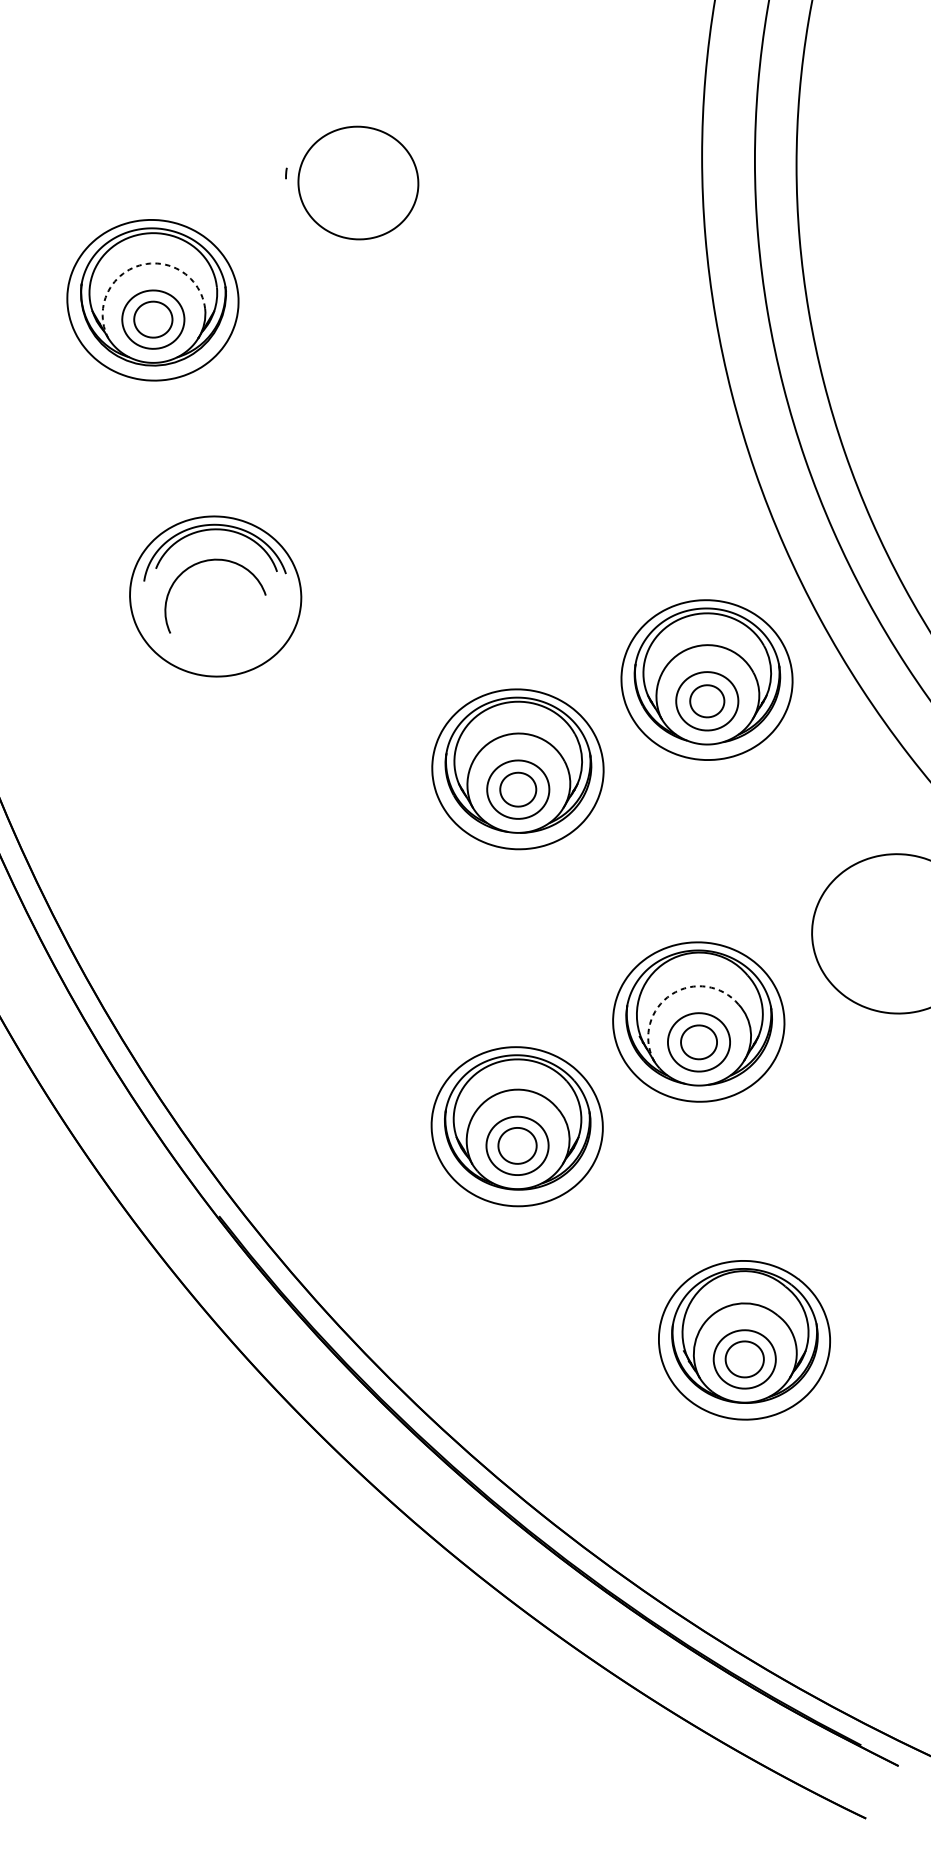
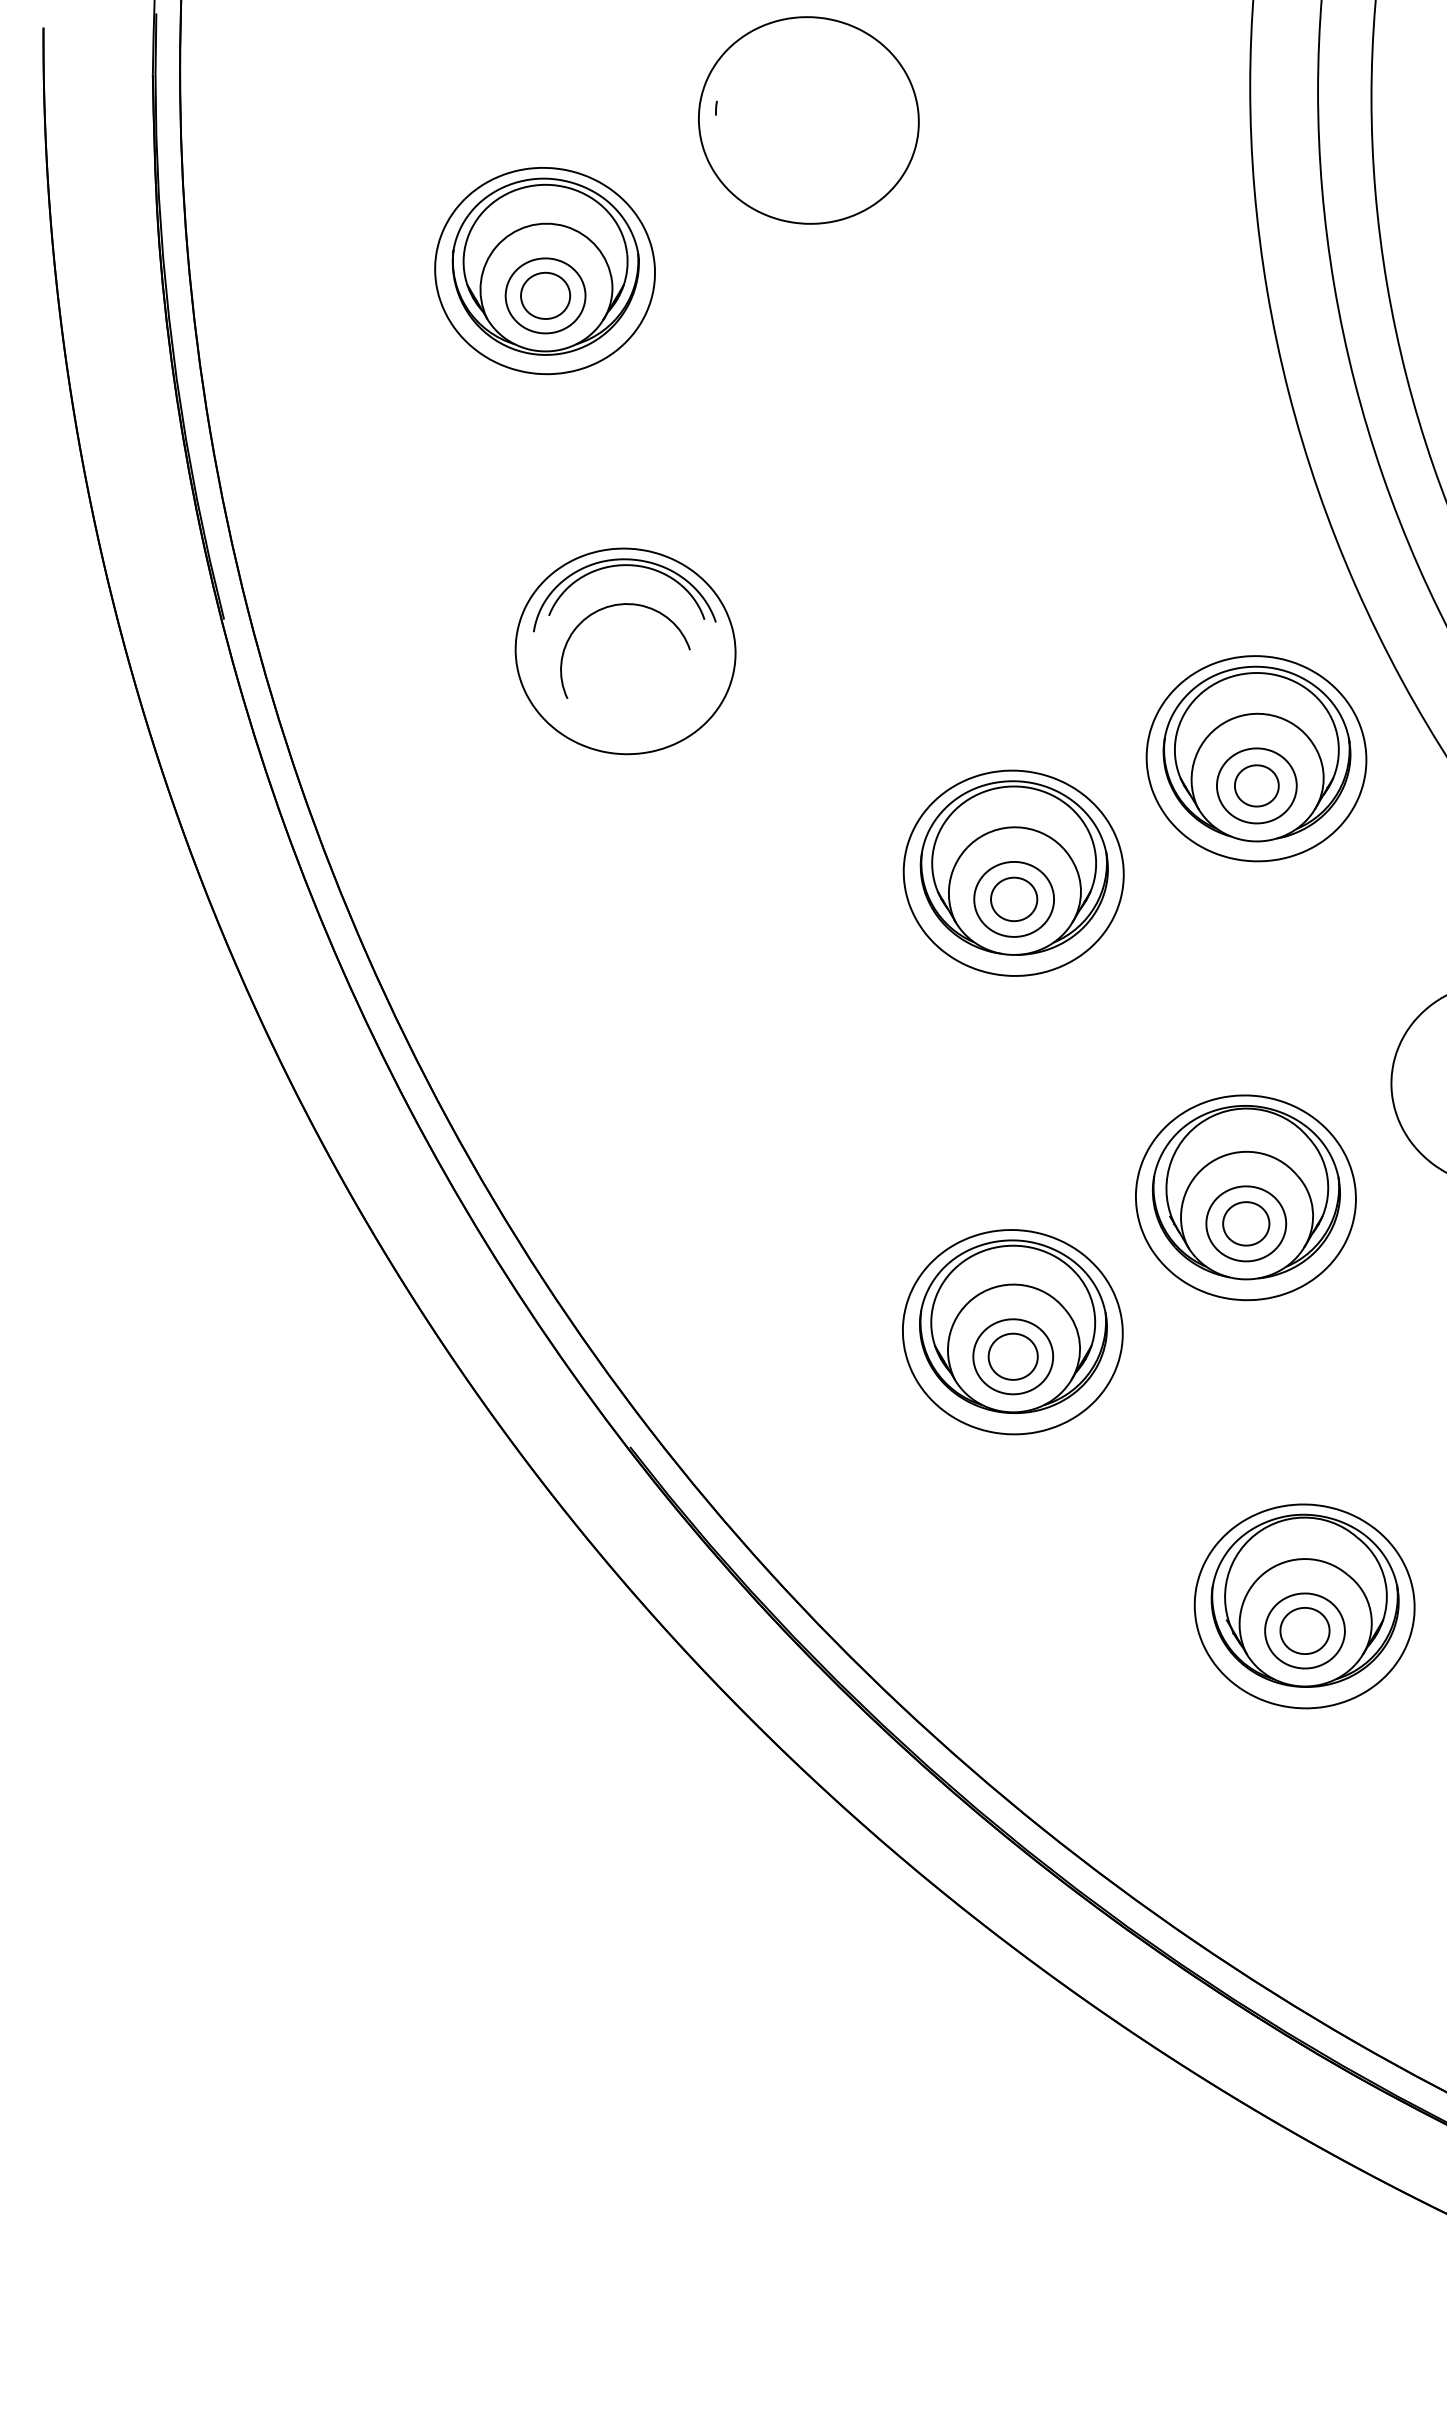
part: (358, 183) -> (808, 120), size x1.43
arc: (139, 265) -> (527, 226), dashed -> solid
arc: (671, 994) -> (1210, 1162), dashed -> solid

